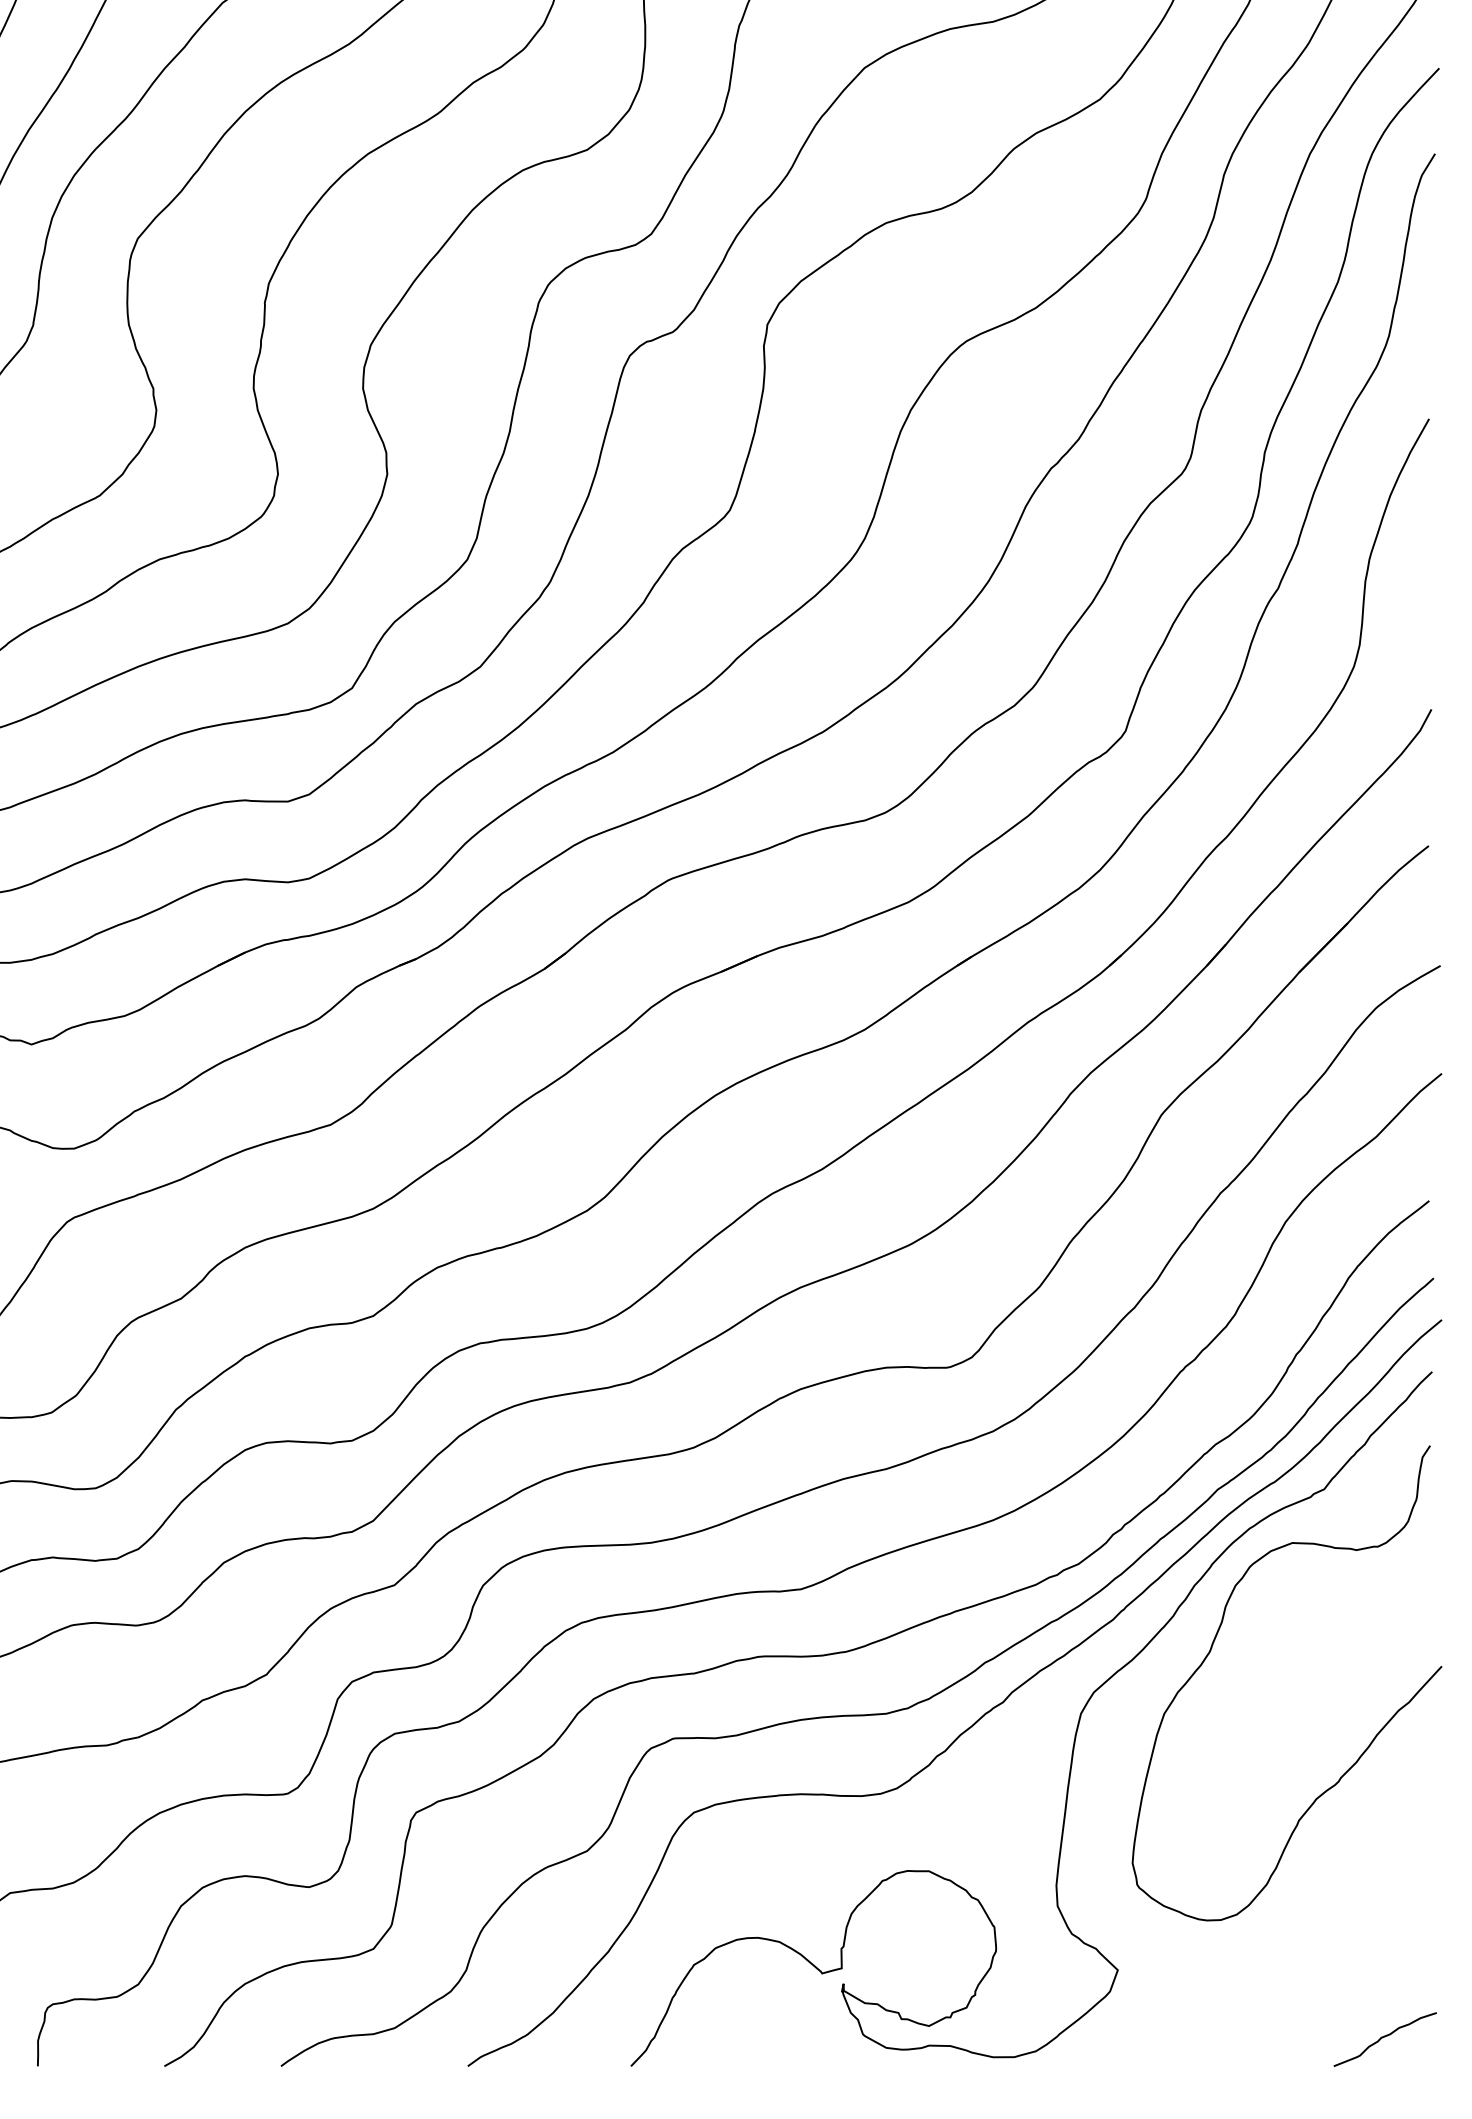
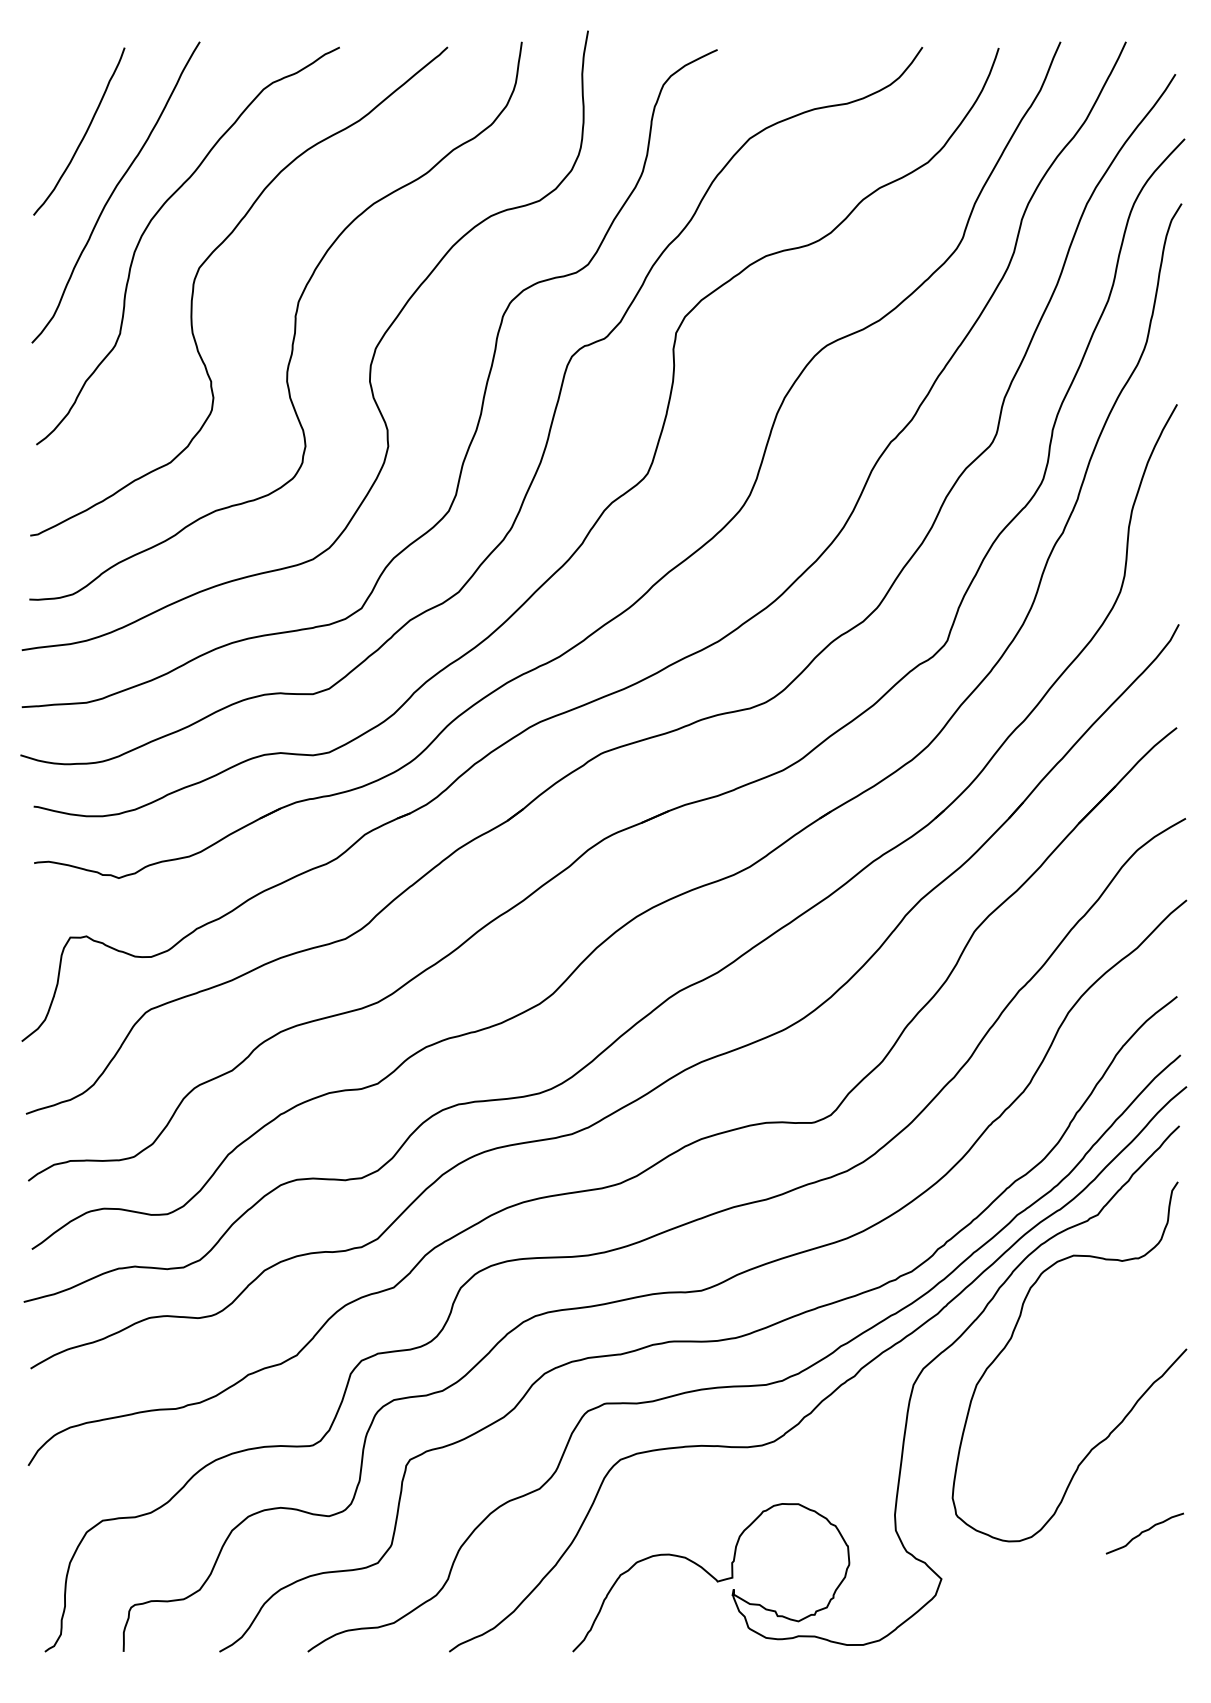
curve: (1384, 2038) -> (1144, 1532), moved

